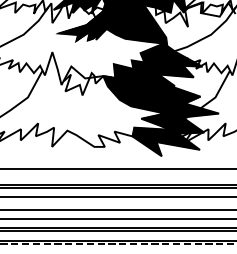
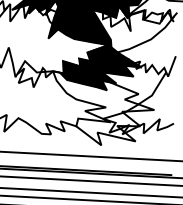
hatch: (79, 26) -> (34, 25), removed
hatch: (161, 115) -> (103, 109), removed

